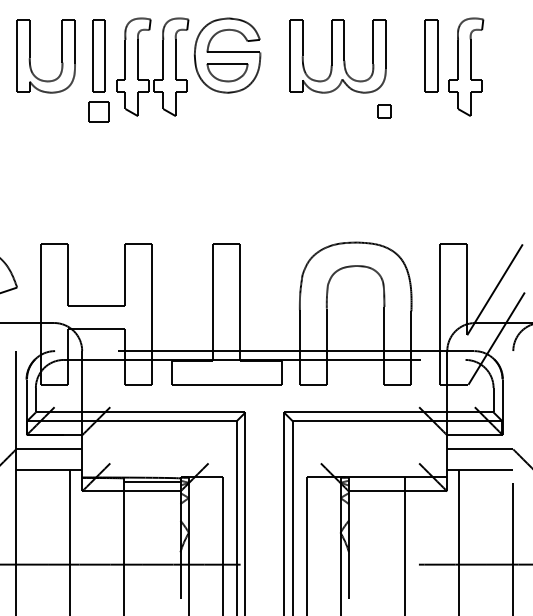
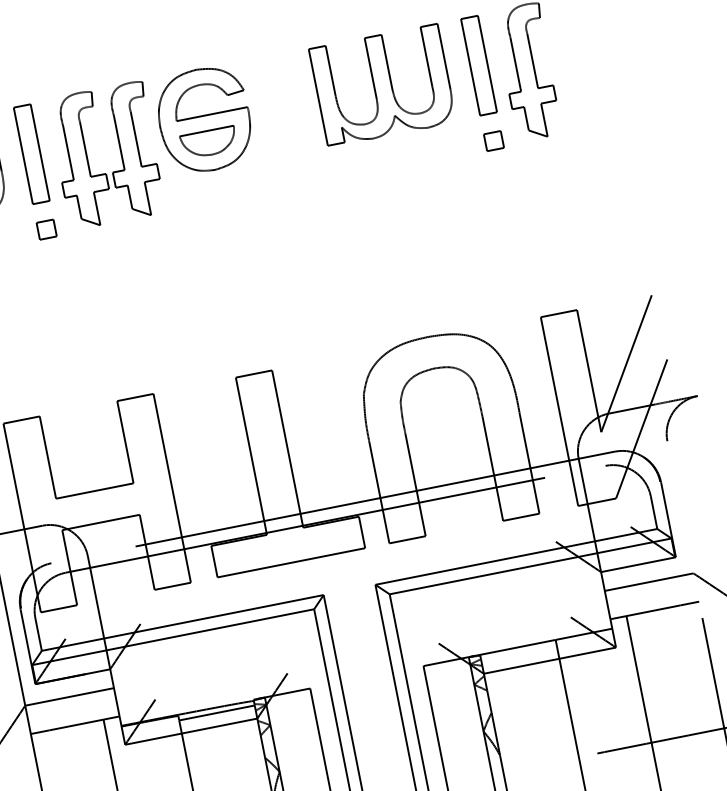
part: (337, 56) -> (382, 86), moved
part: (98, 111) -> (45, 229), size x0.62
part: (384, 111) -> (493, 140), moved

